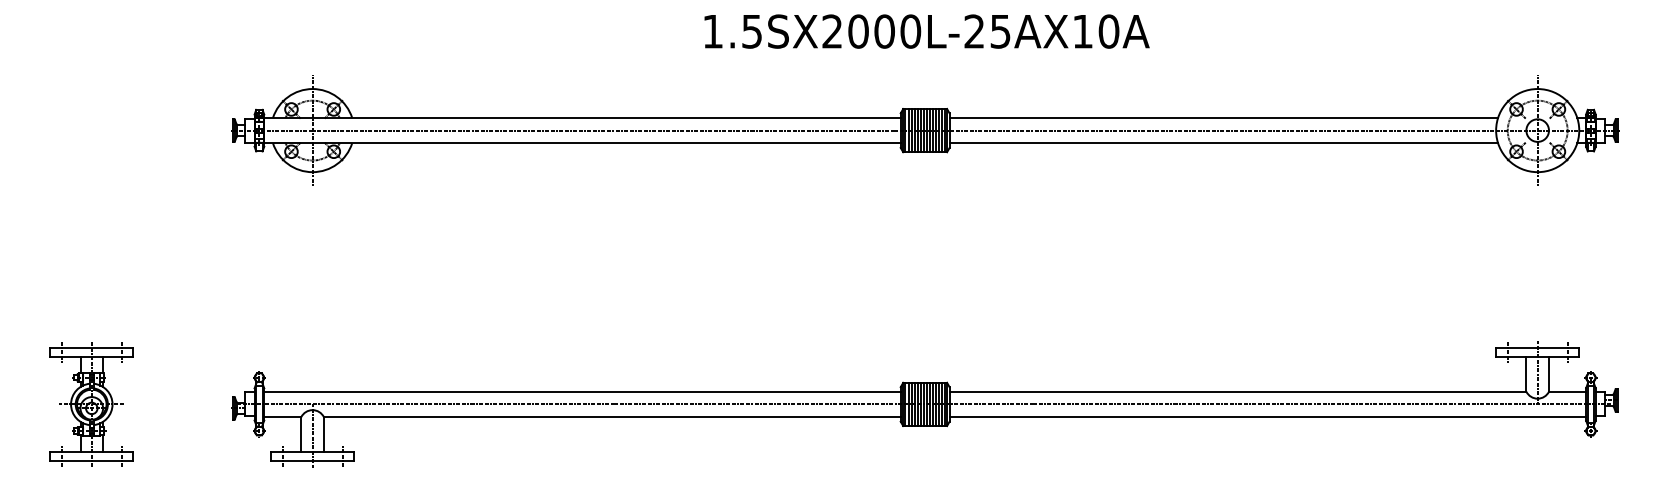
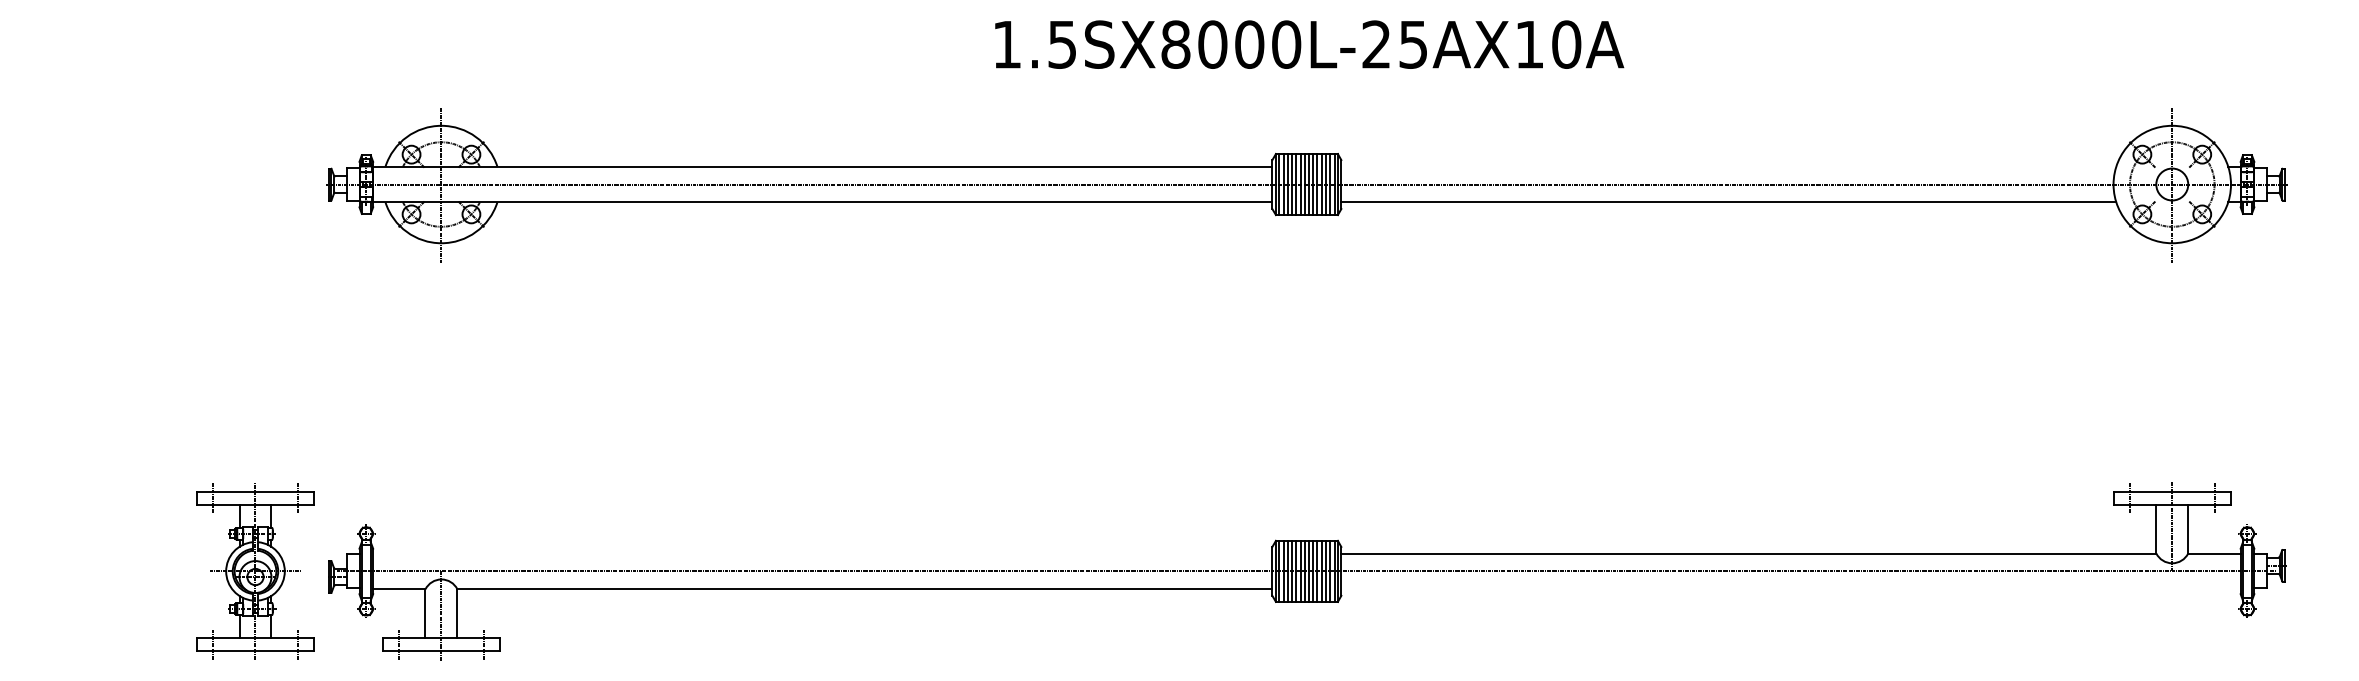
text: (832, 31) -> (1175, 44), 1.5SX2000L-25AX10A -> 1.5SX8000L-25AX10A
line: (1223, 117) -> (1728, 166), removed
line: (582, 391) -> (822, 553), removed
part: (91, 404) -> (255, 571), moved
line: (1267, 417) -> (1790, 589), removed

